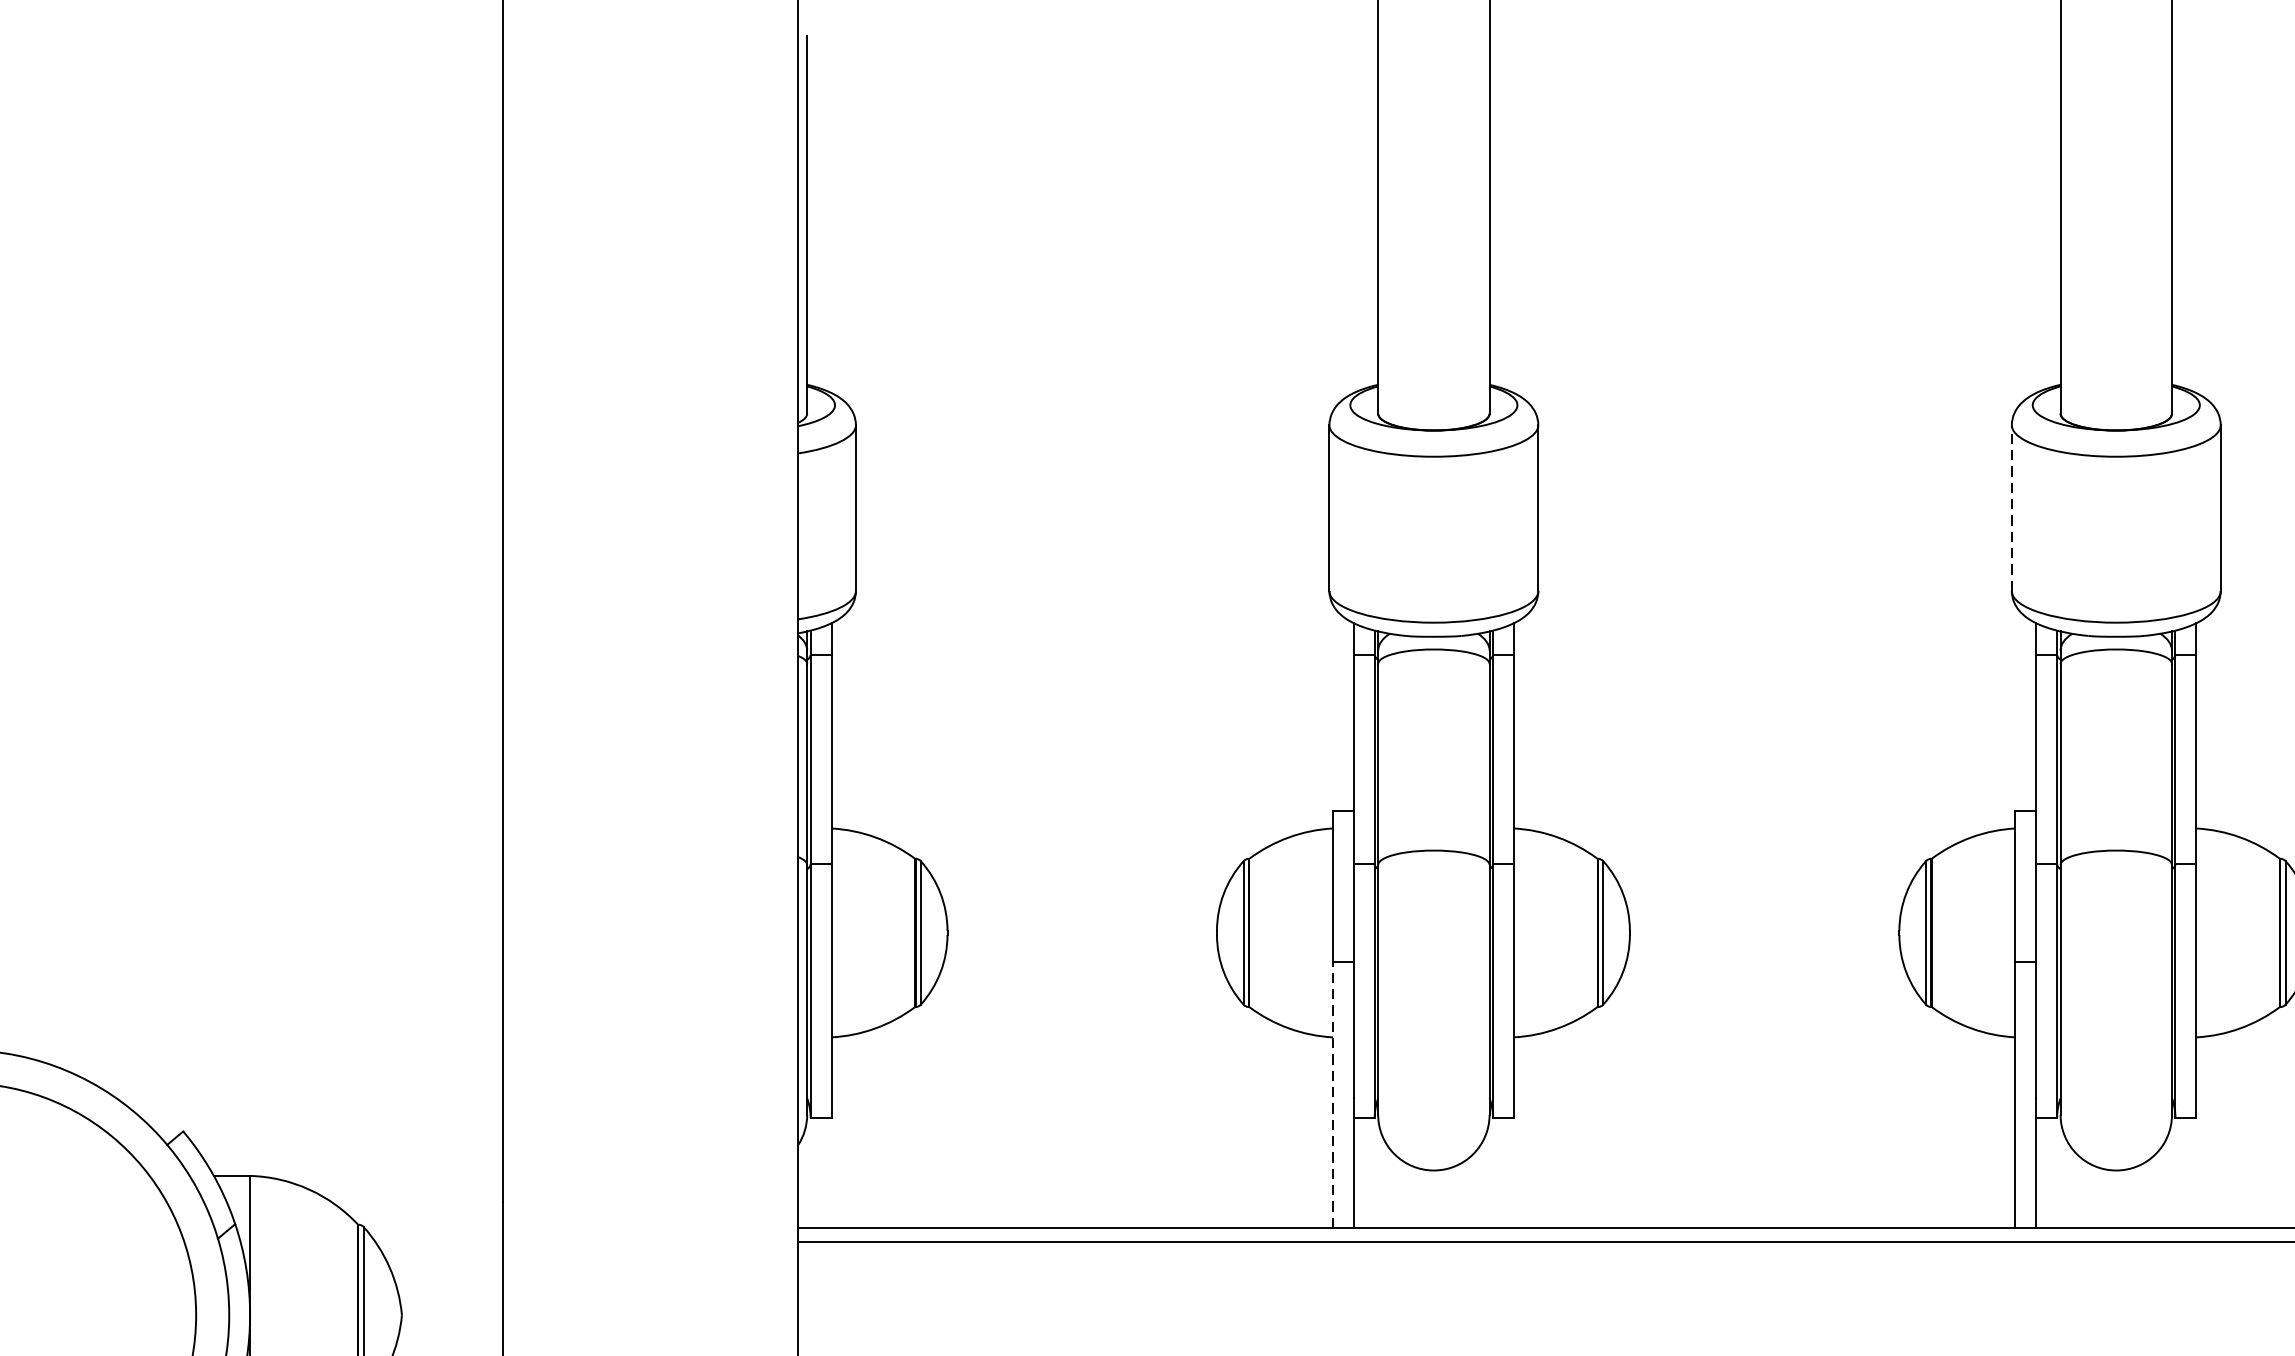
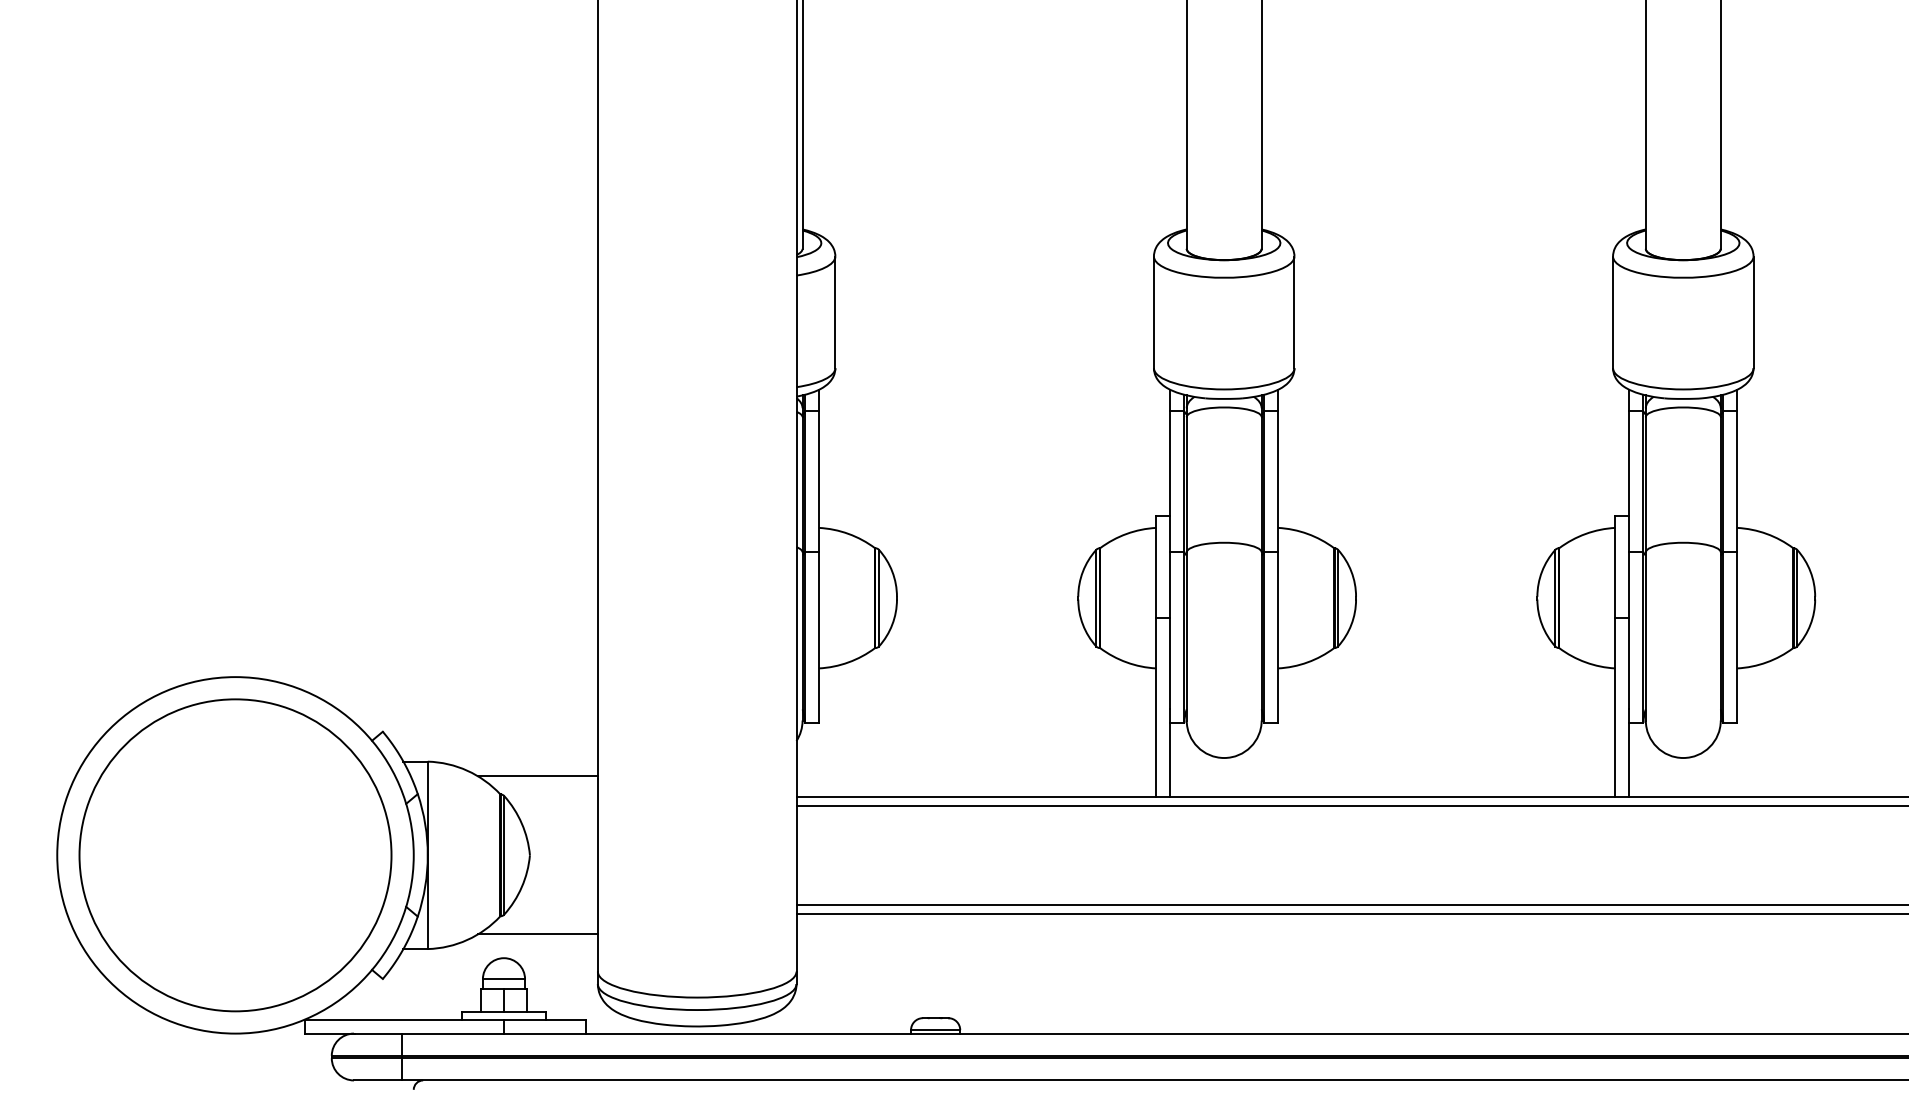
line: (2012, 508) -> (1613, 312), dashed -> solid
line: (1333, 1095) -> (1156, 707), dashed -> solid
line: (413, 1198) -> (537, 776), added

